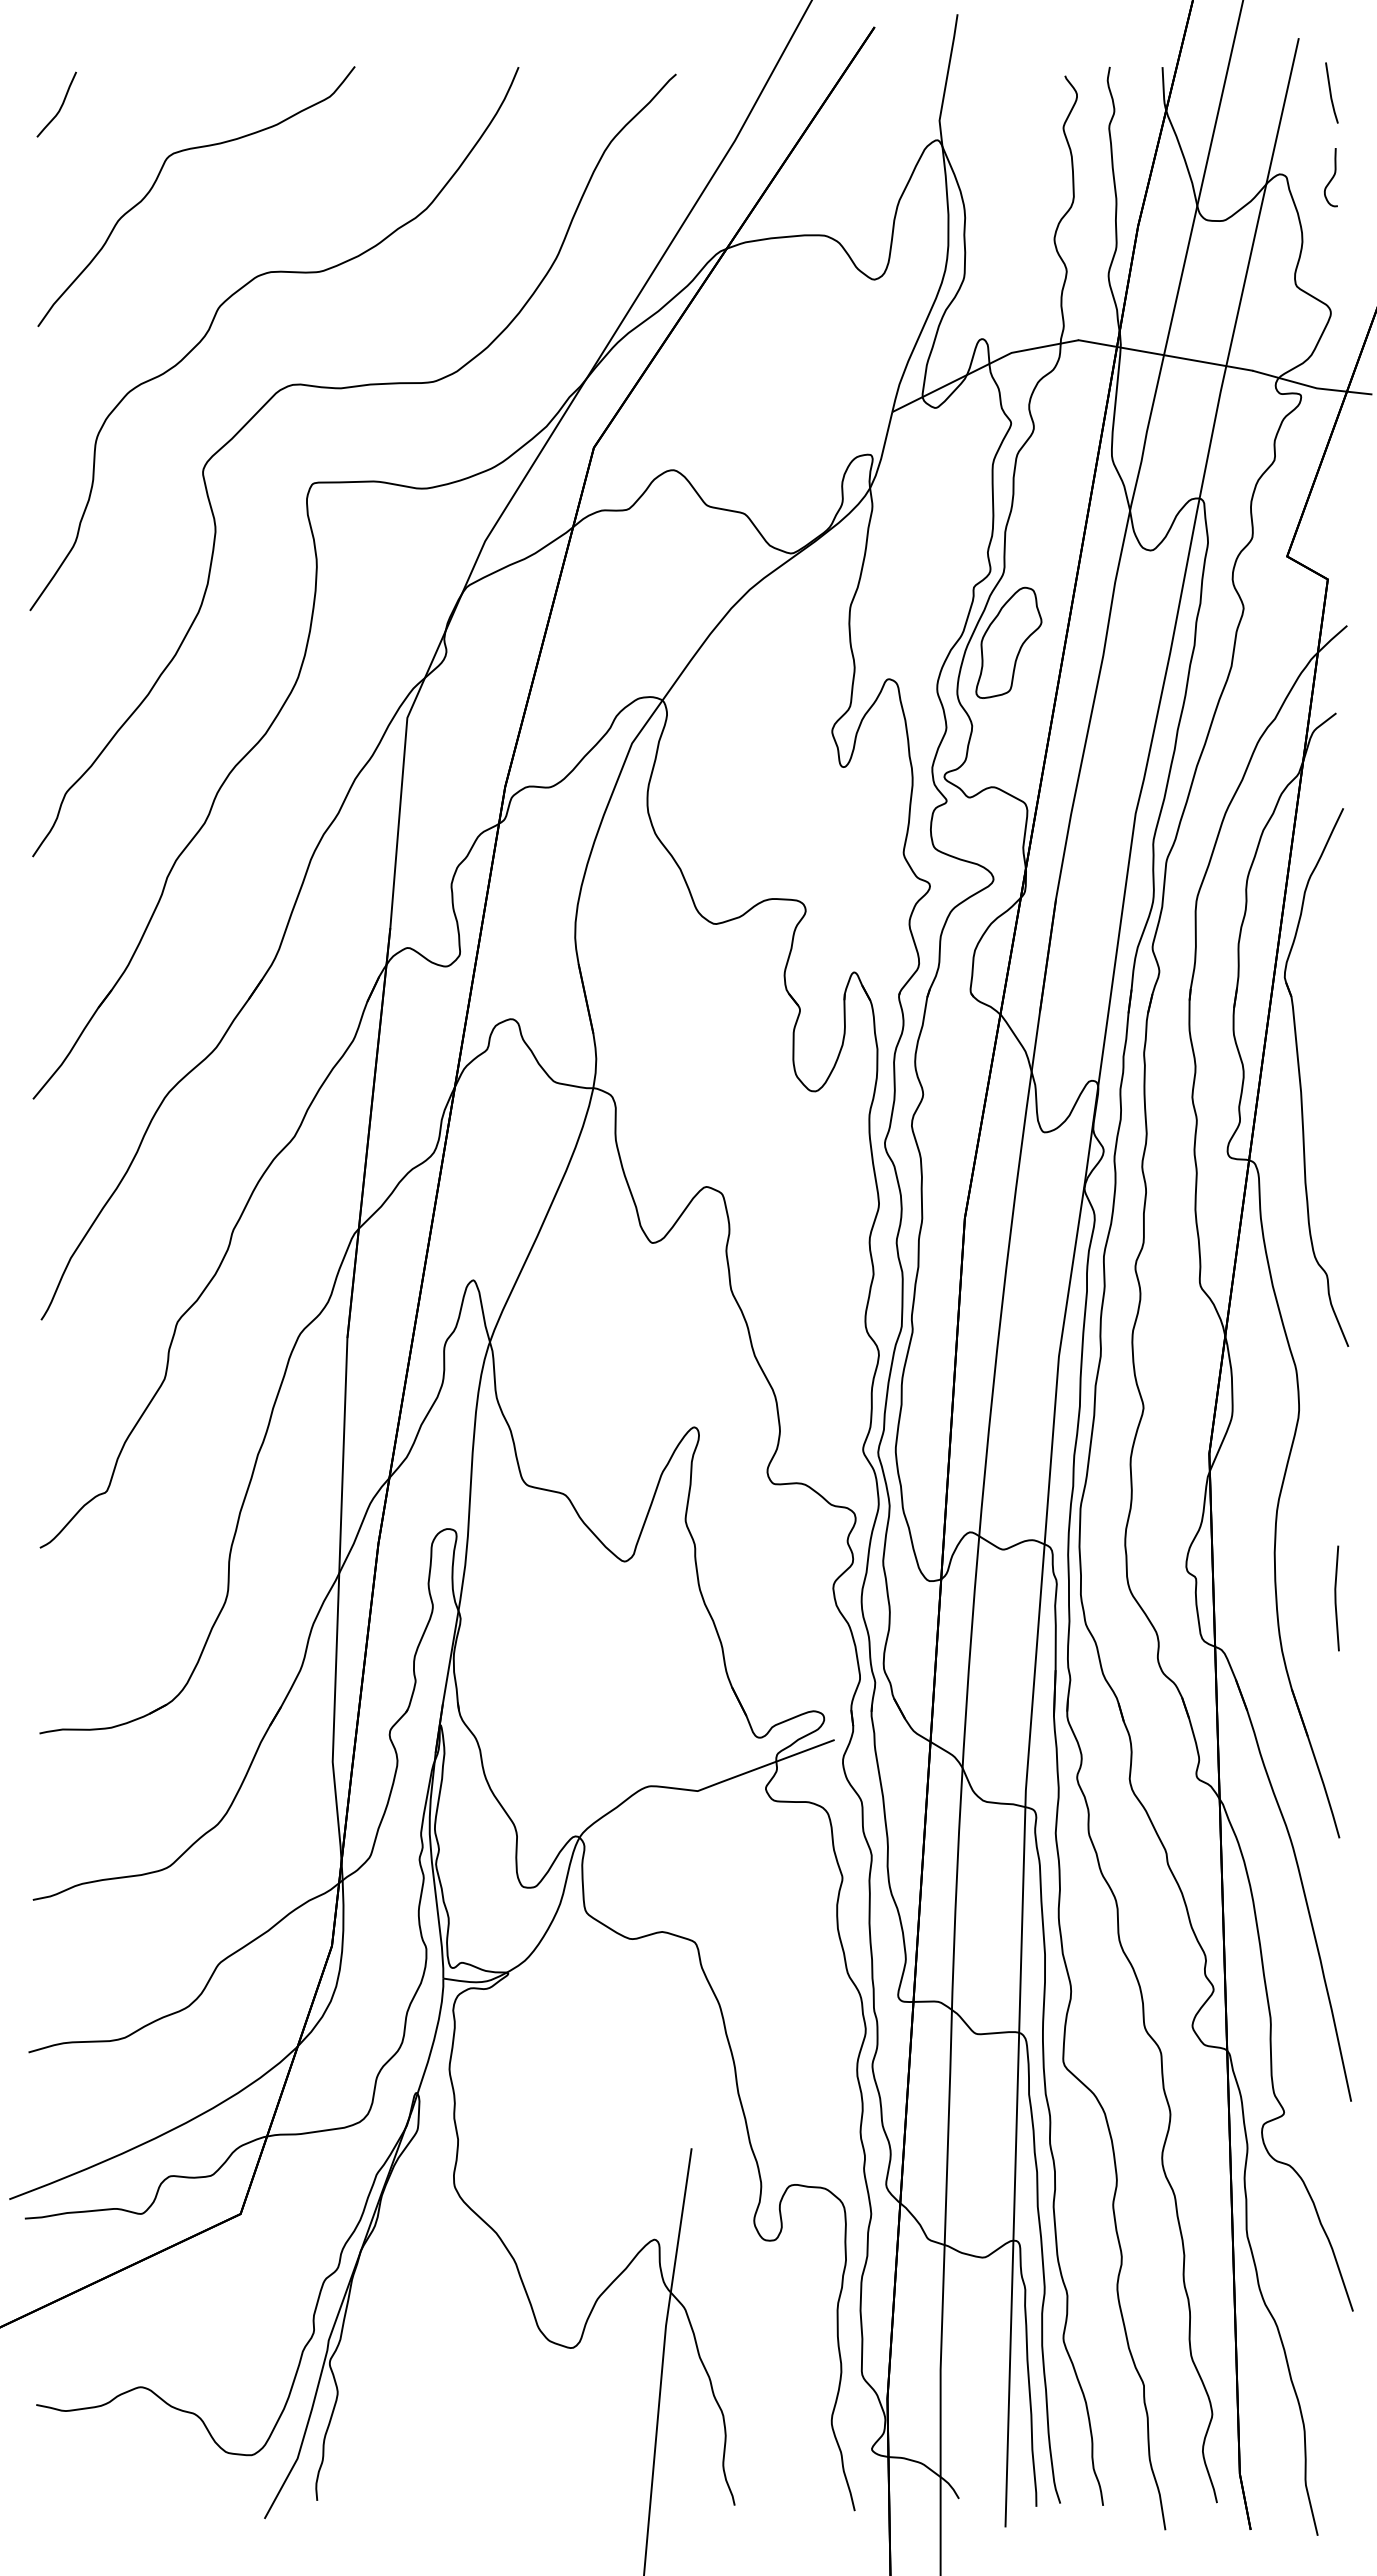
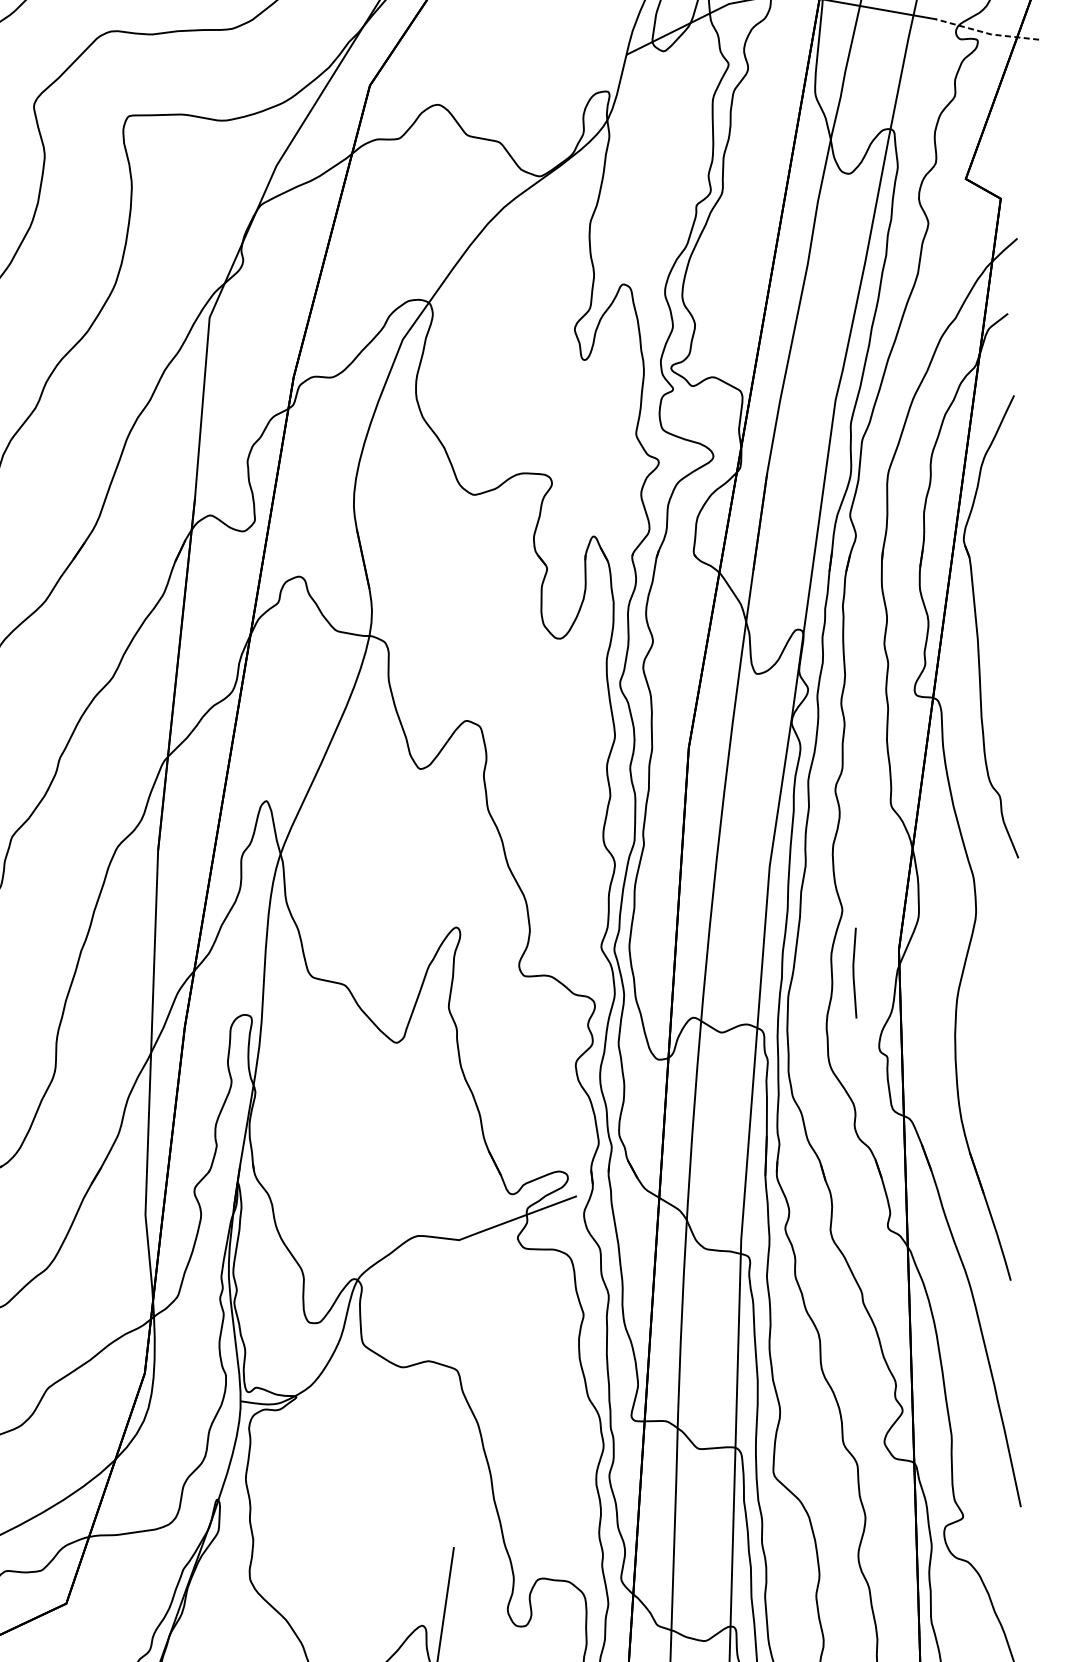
line: (1312, 387) -> (987, 33), solid -> dashed
part: (1008, 642) -> (726, 252), removed
line: (1336, 1598) -> (854, 973), moved

